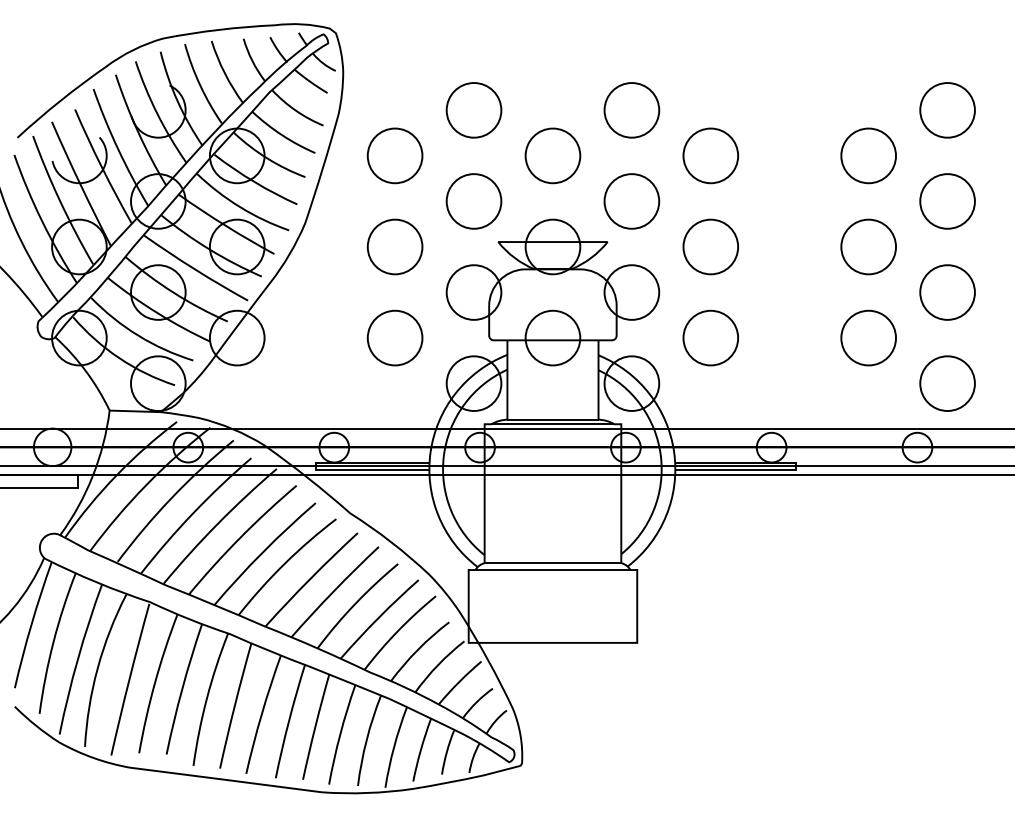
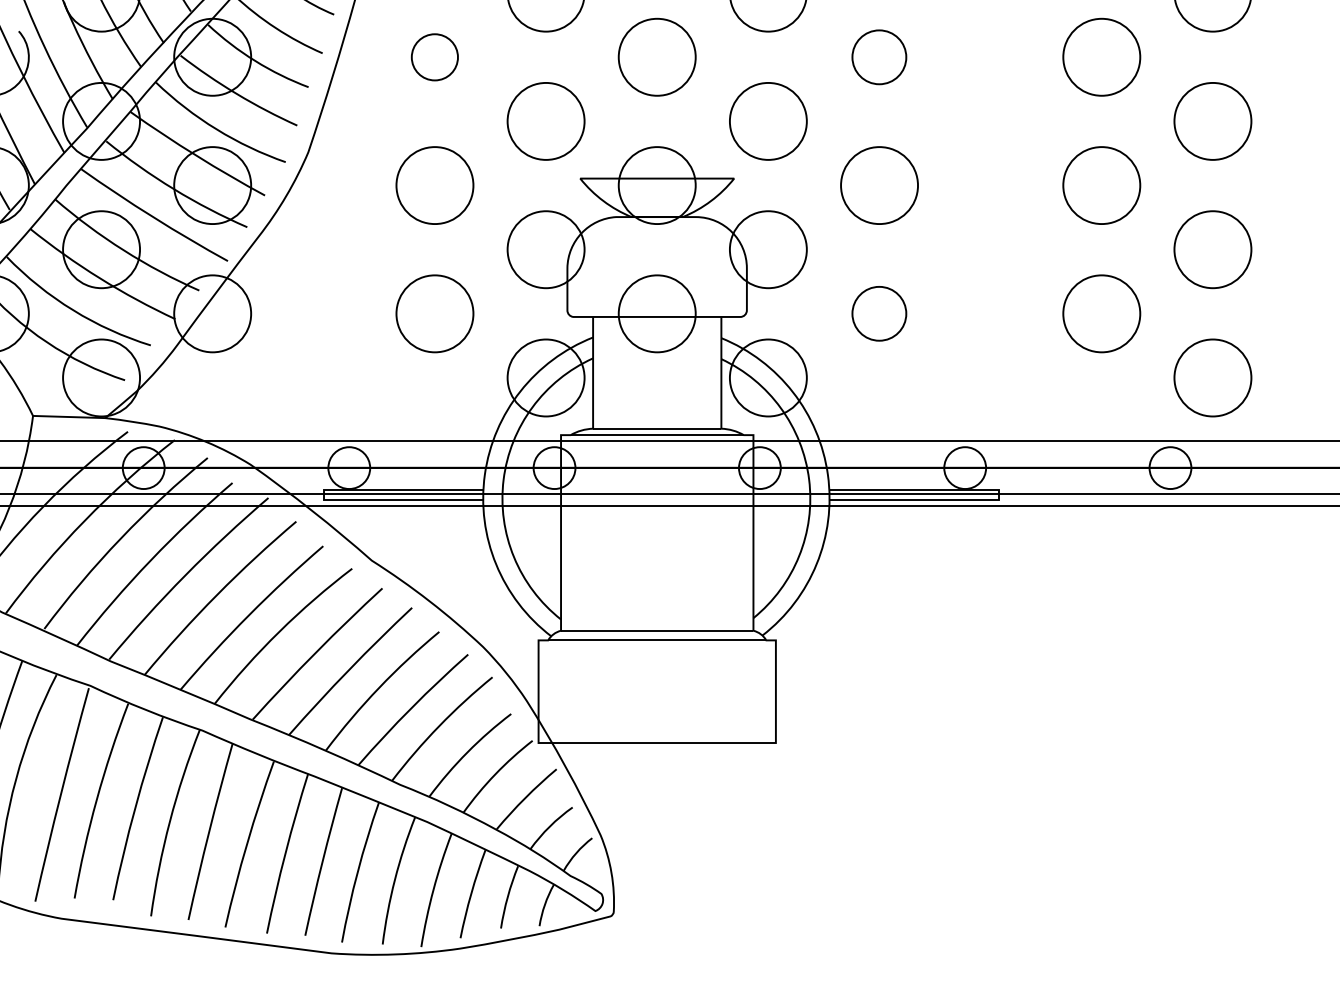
circle: (394, 155) -> (434, 56), size x0.6
circle: (710, 155) -> (879, 56), size x0.7
circle: (710, 337) -> (879, 312), size x0.7

